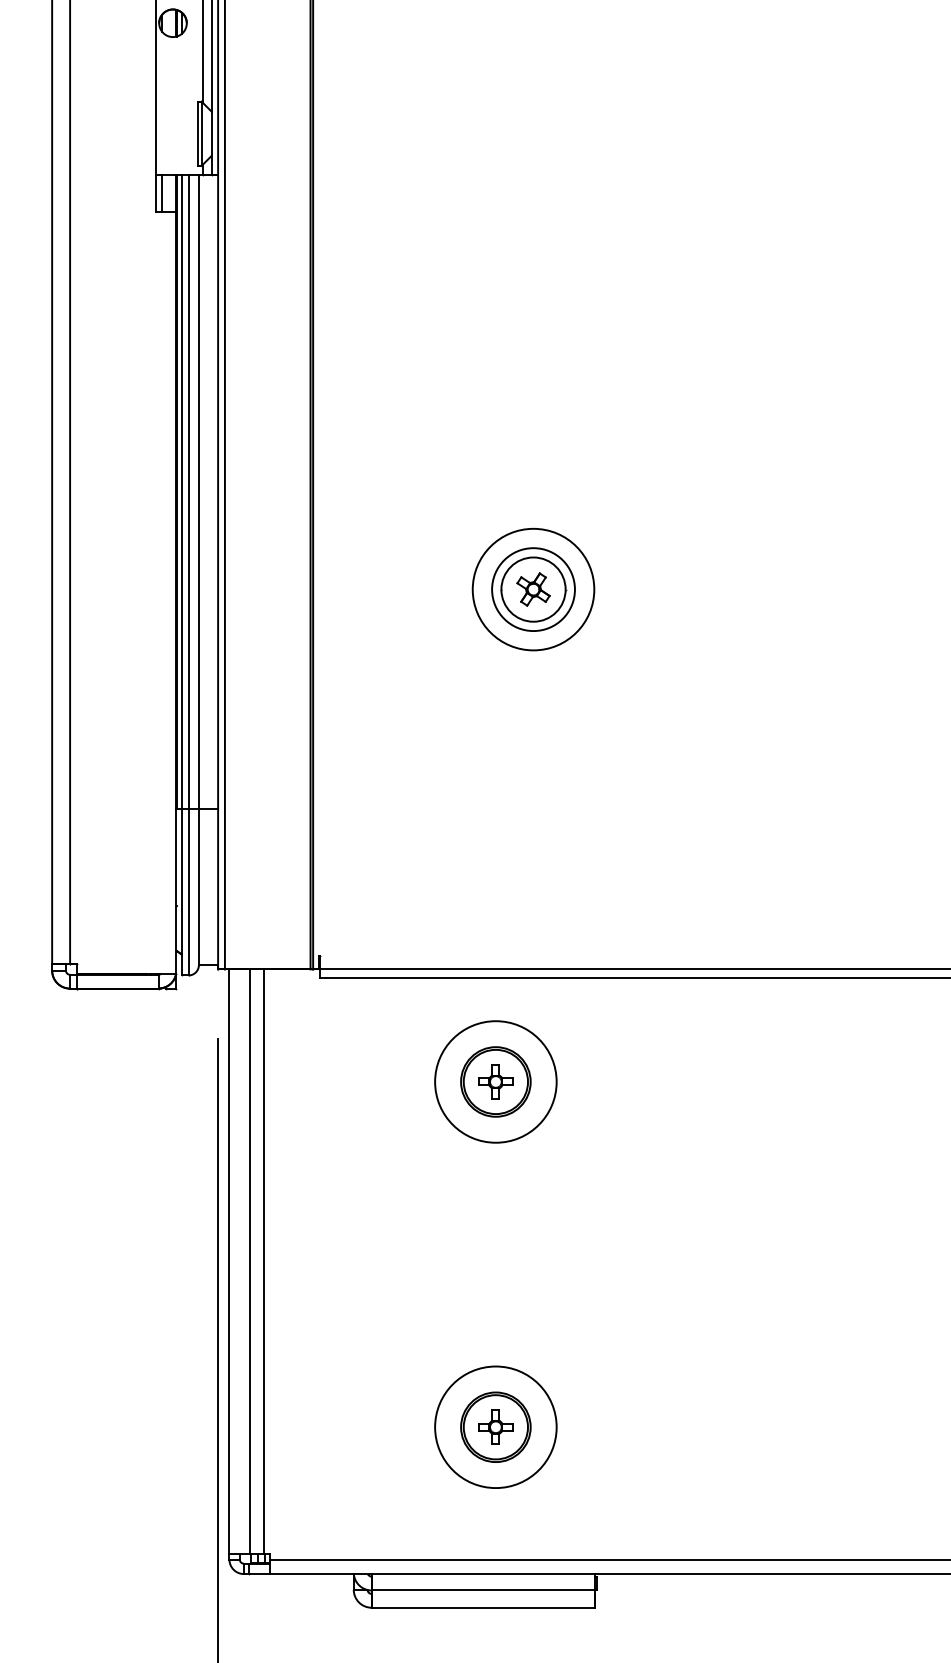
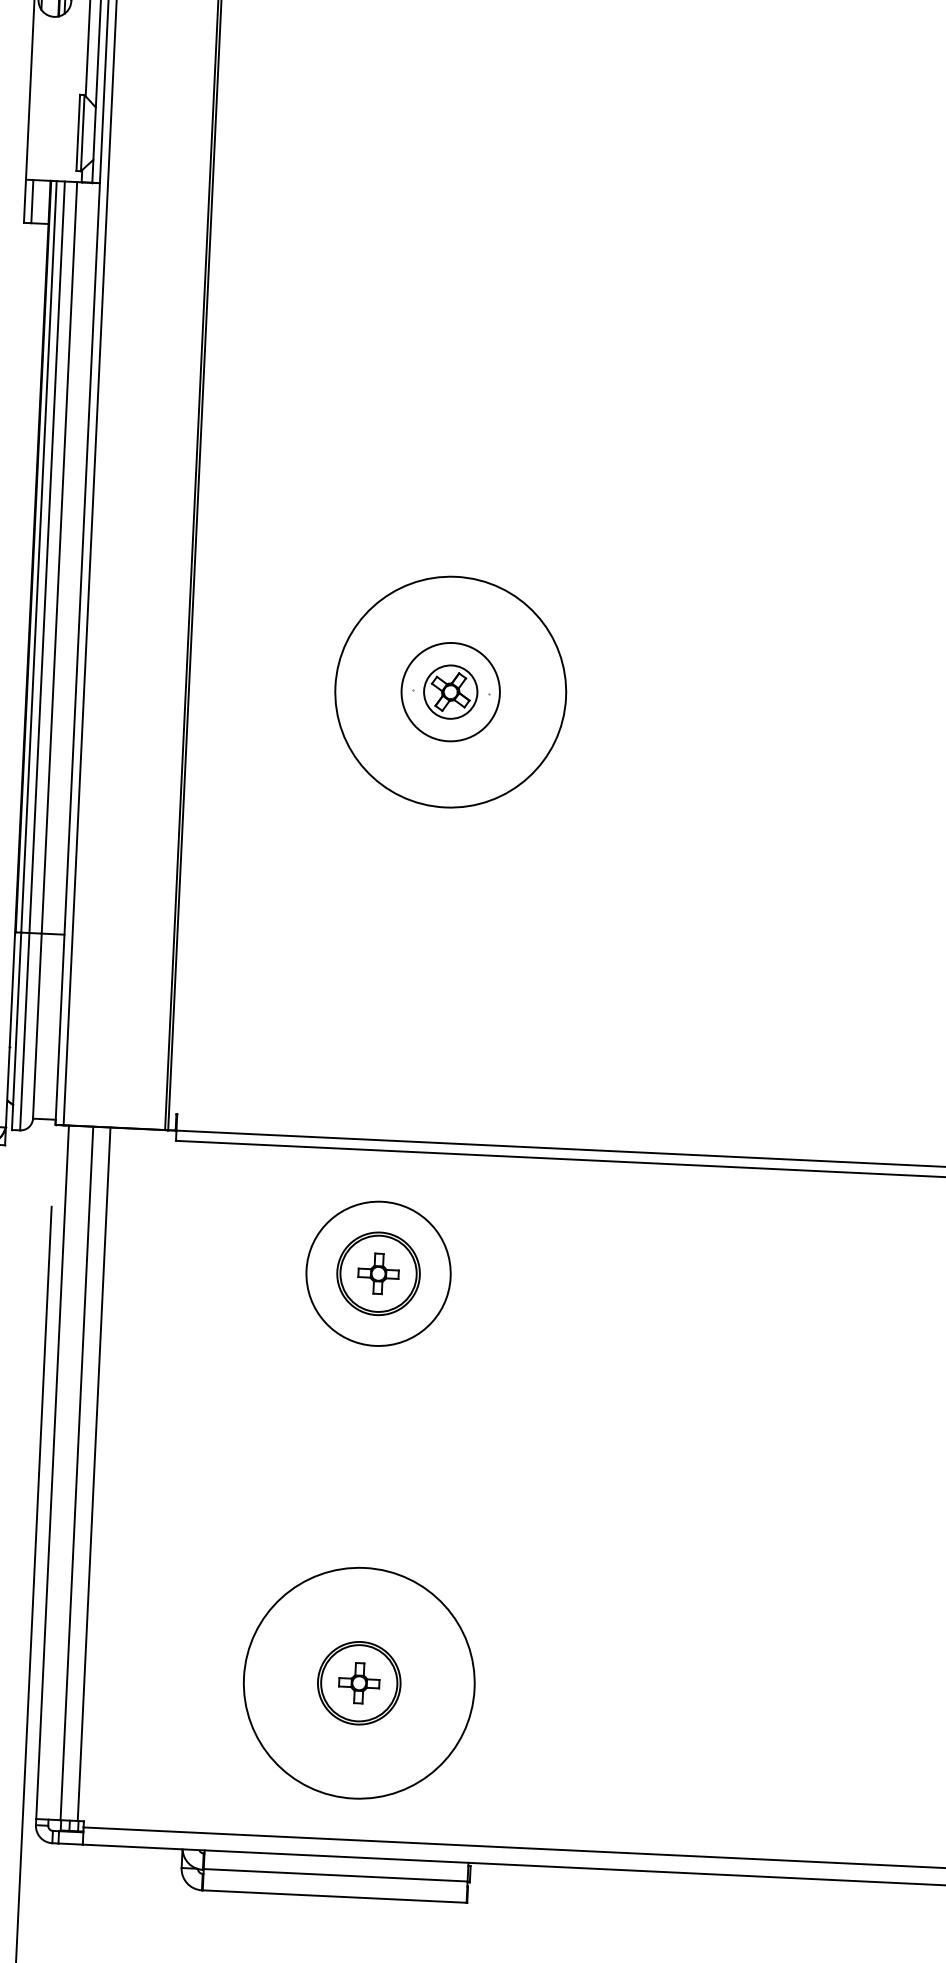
circle: (533, 589) -> (450, 692), size x0.7
circle: (533, 589) -> (450, 692), size x1.6
circle: (495, 1427) -> (358, 1683), size x1.6

